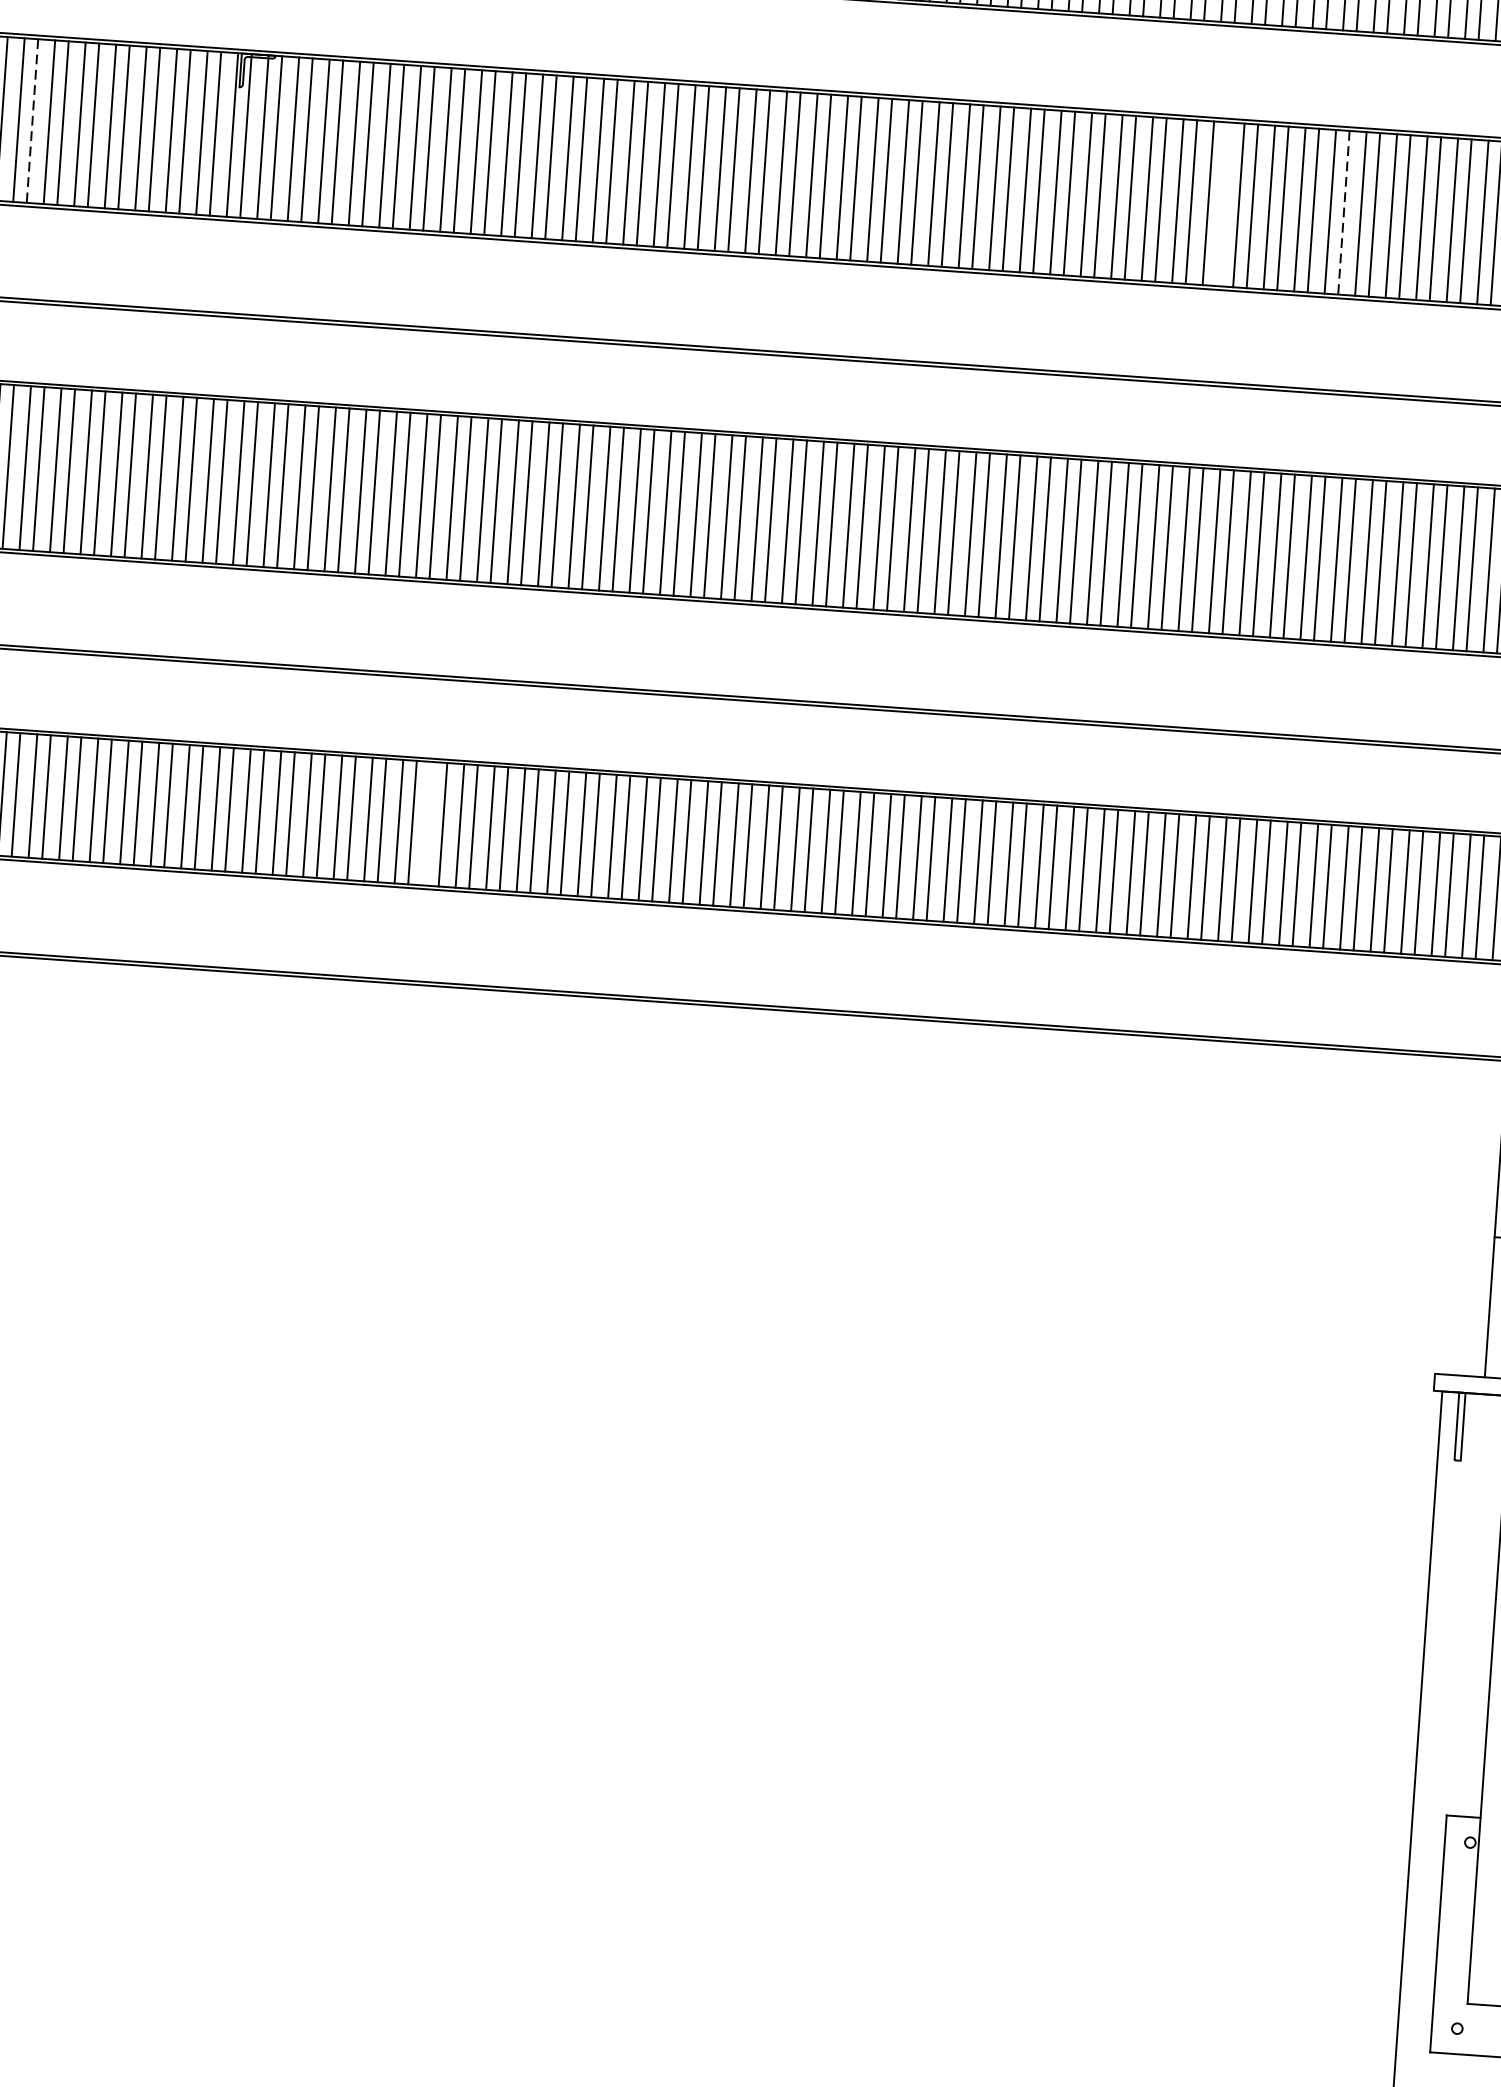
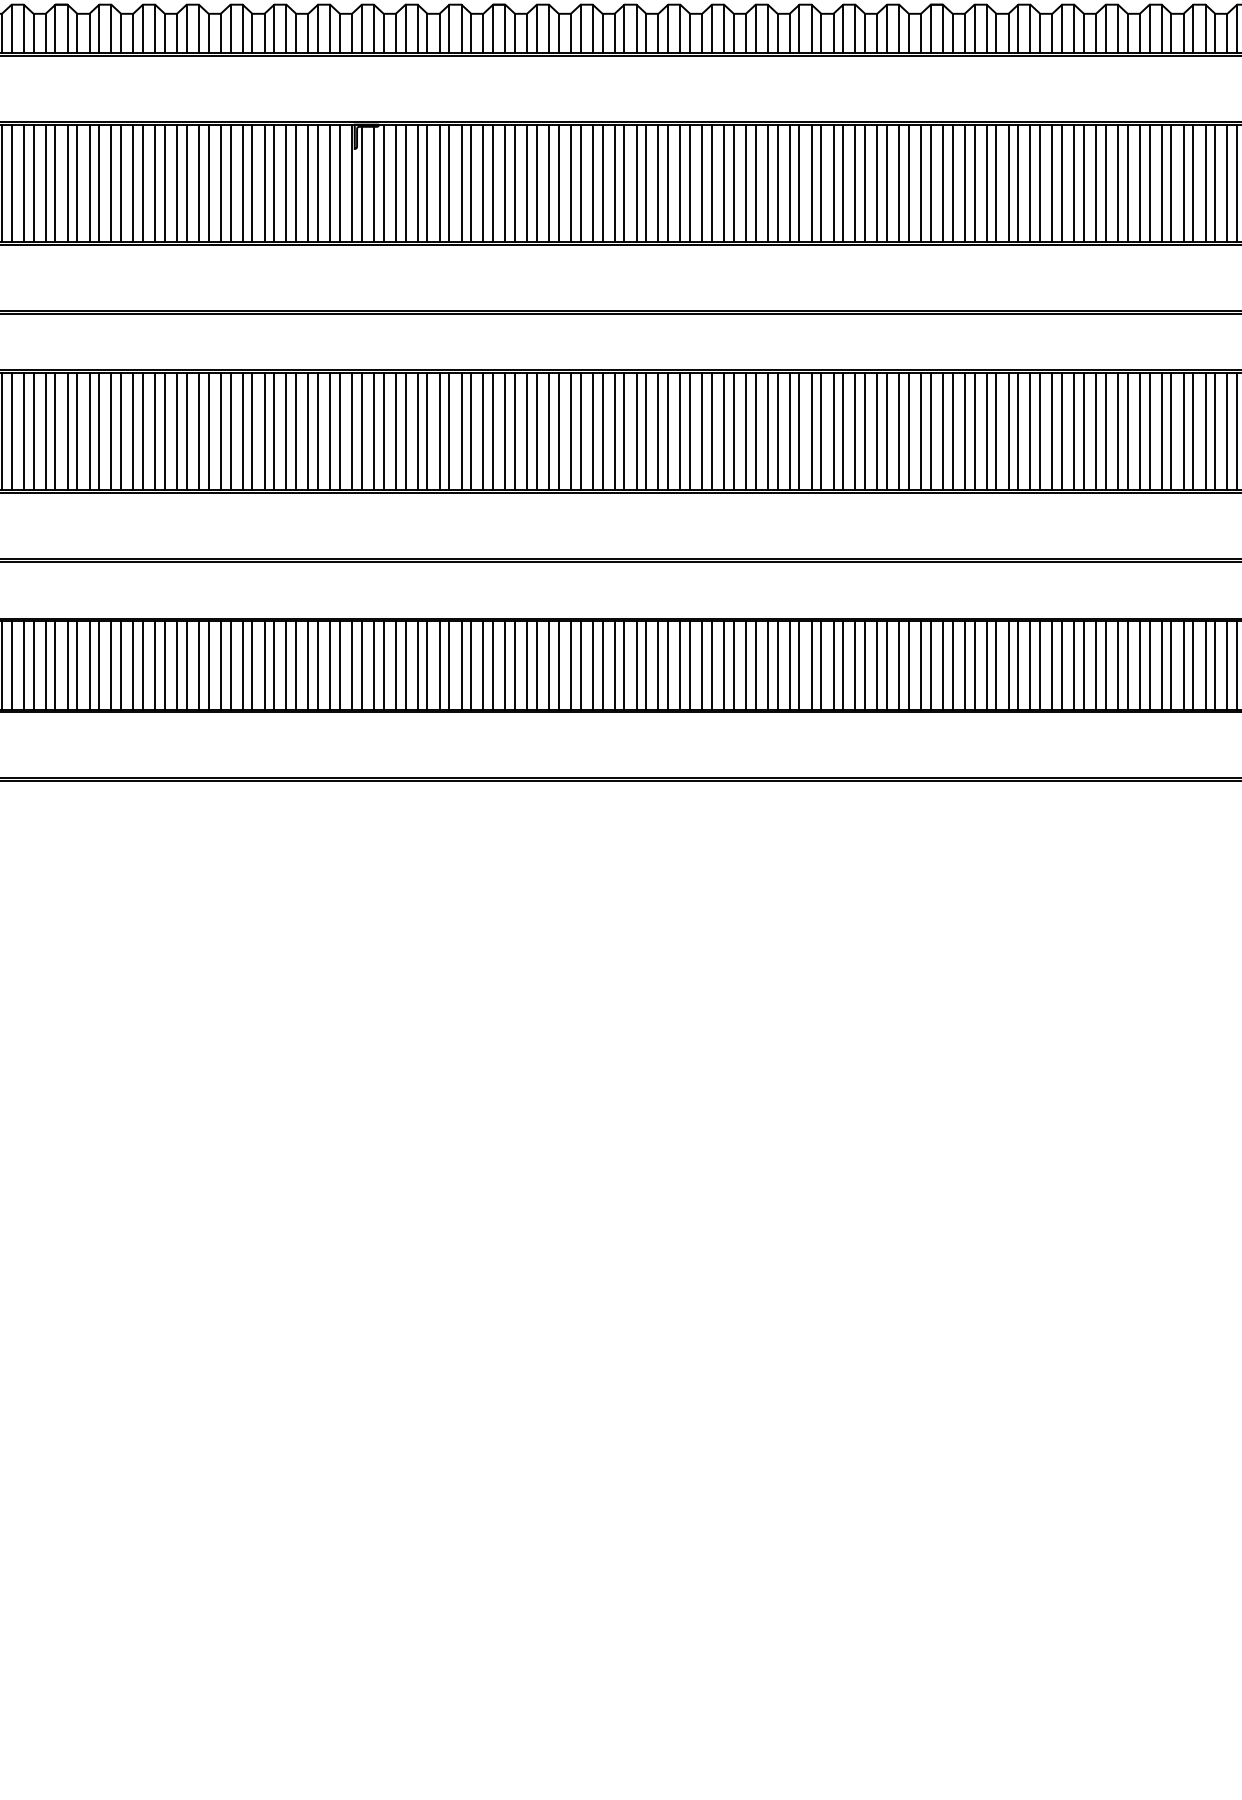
line: (32, 121) -> (208, 183), dashed -> solid
line: (1222, 204) -> (1062, 183), added
line: (1343, 212) -> (1149, 183), dashed -> solid
line: (429, 824) -> (527, 665), added

